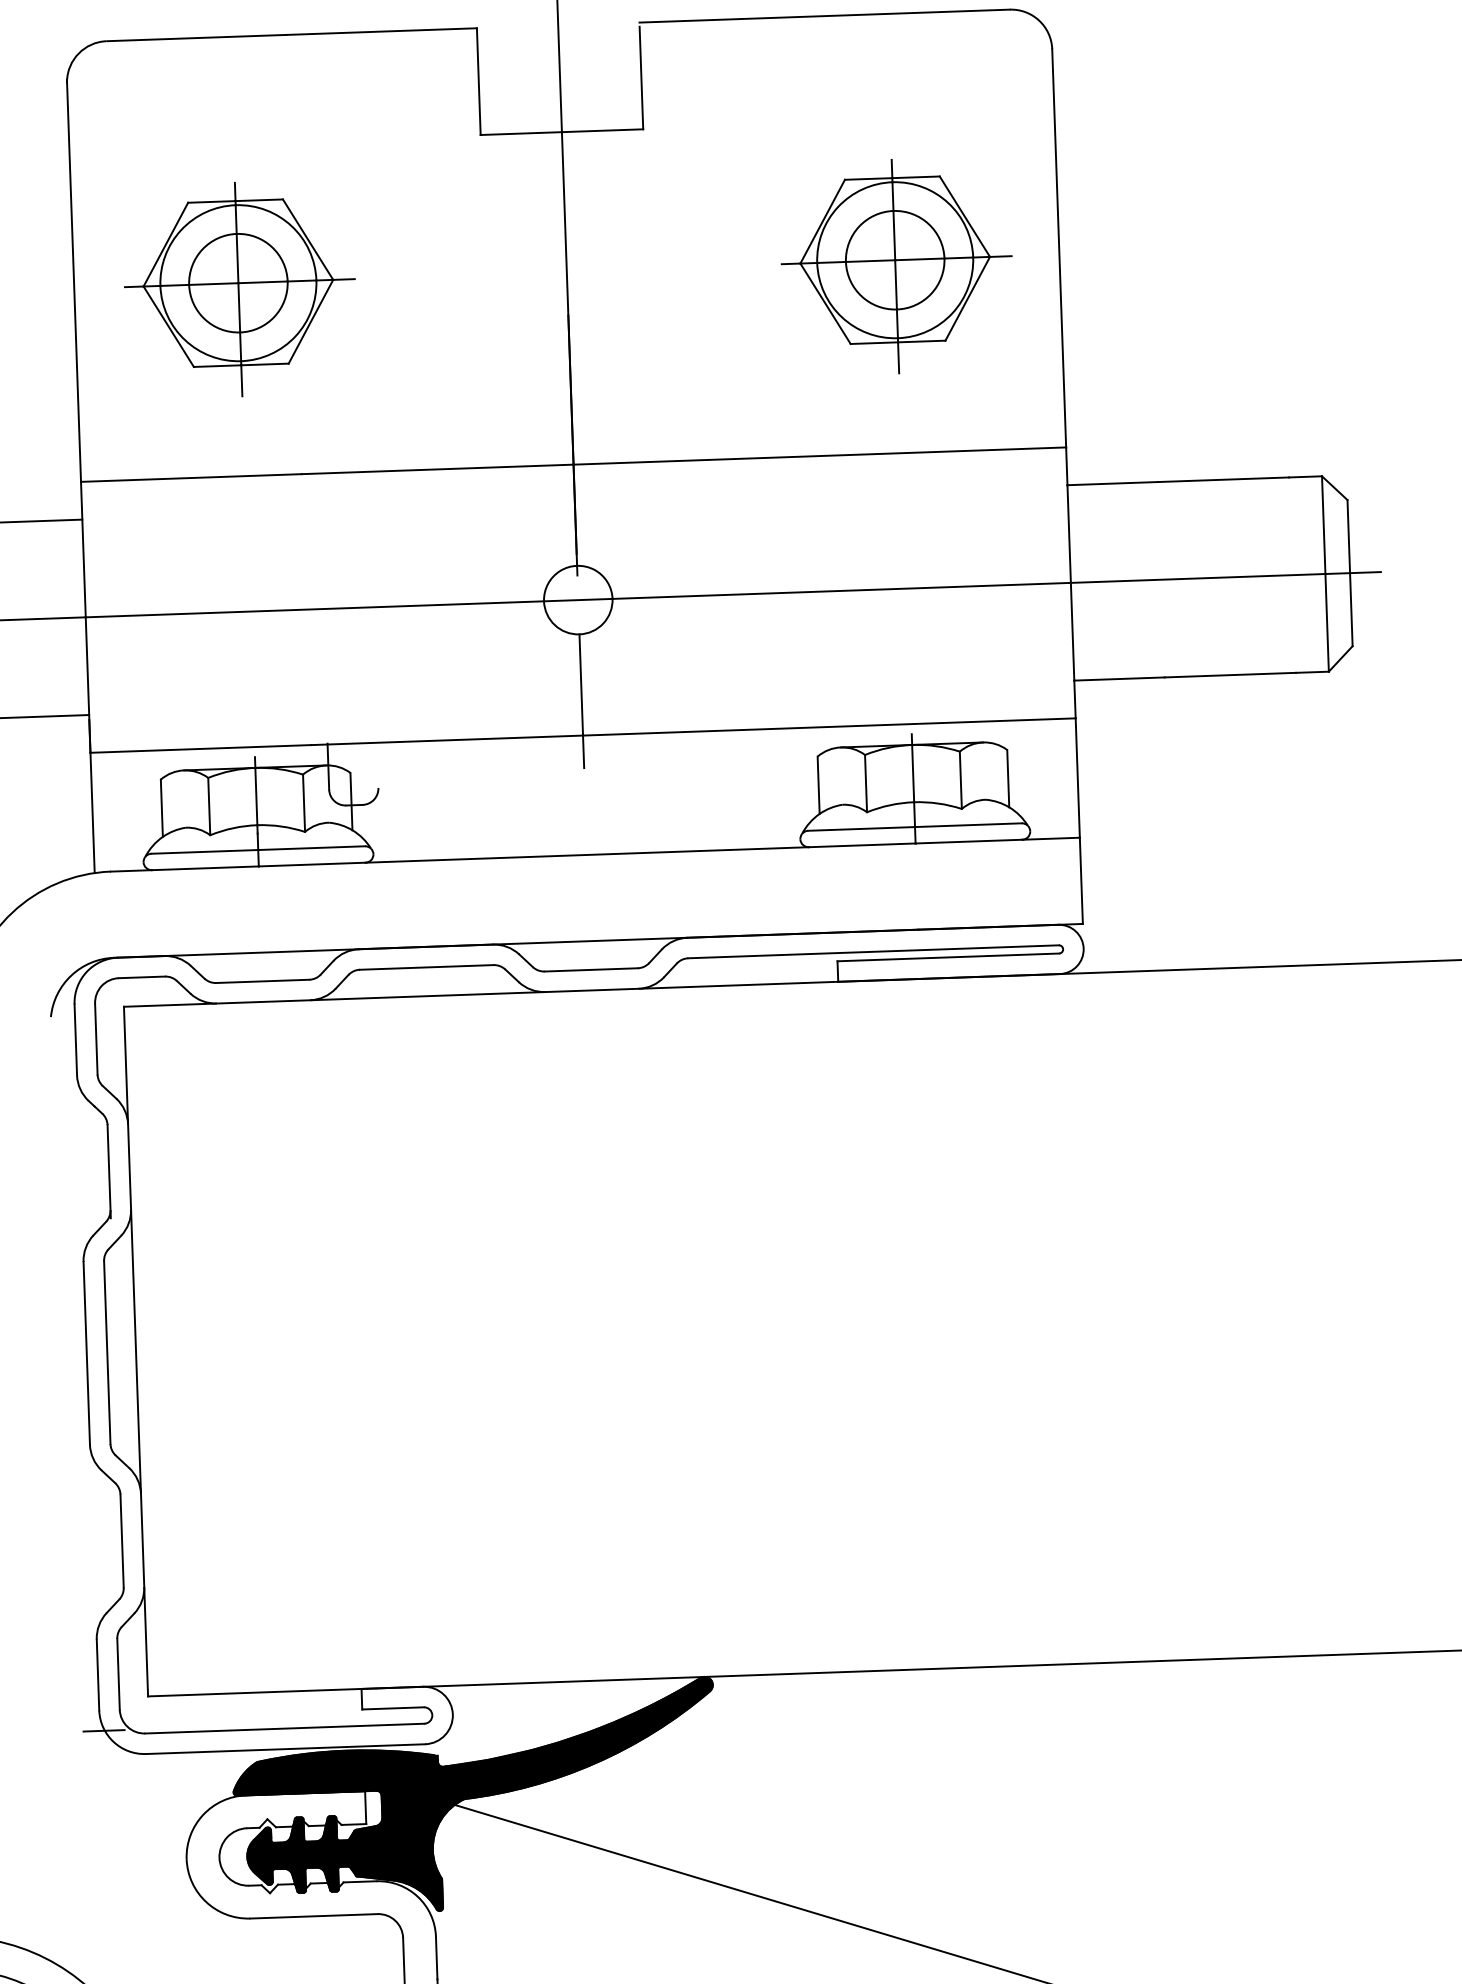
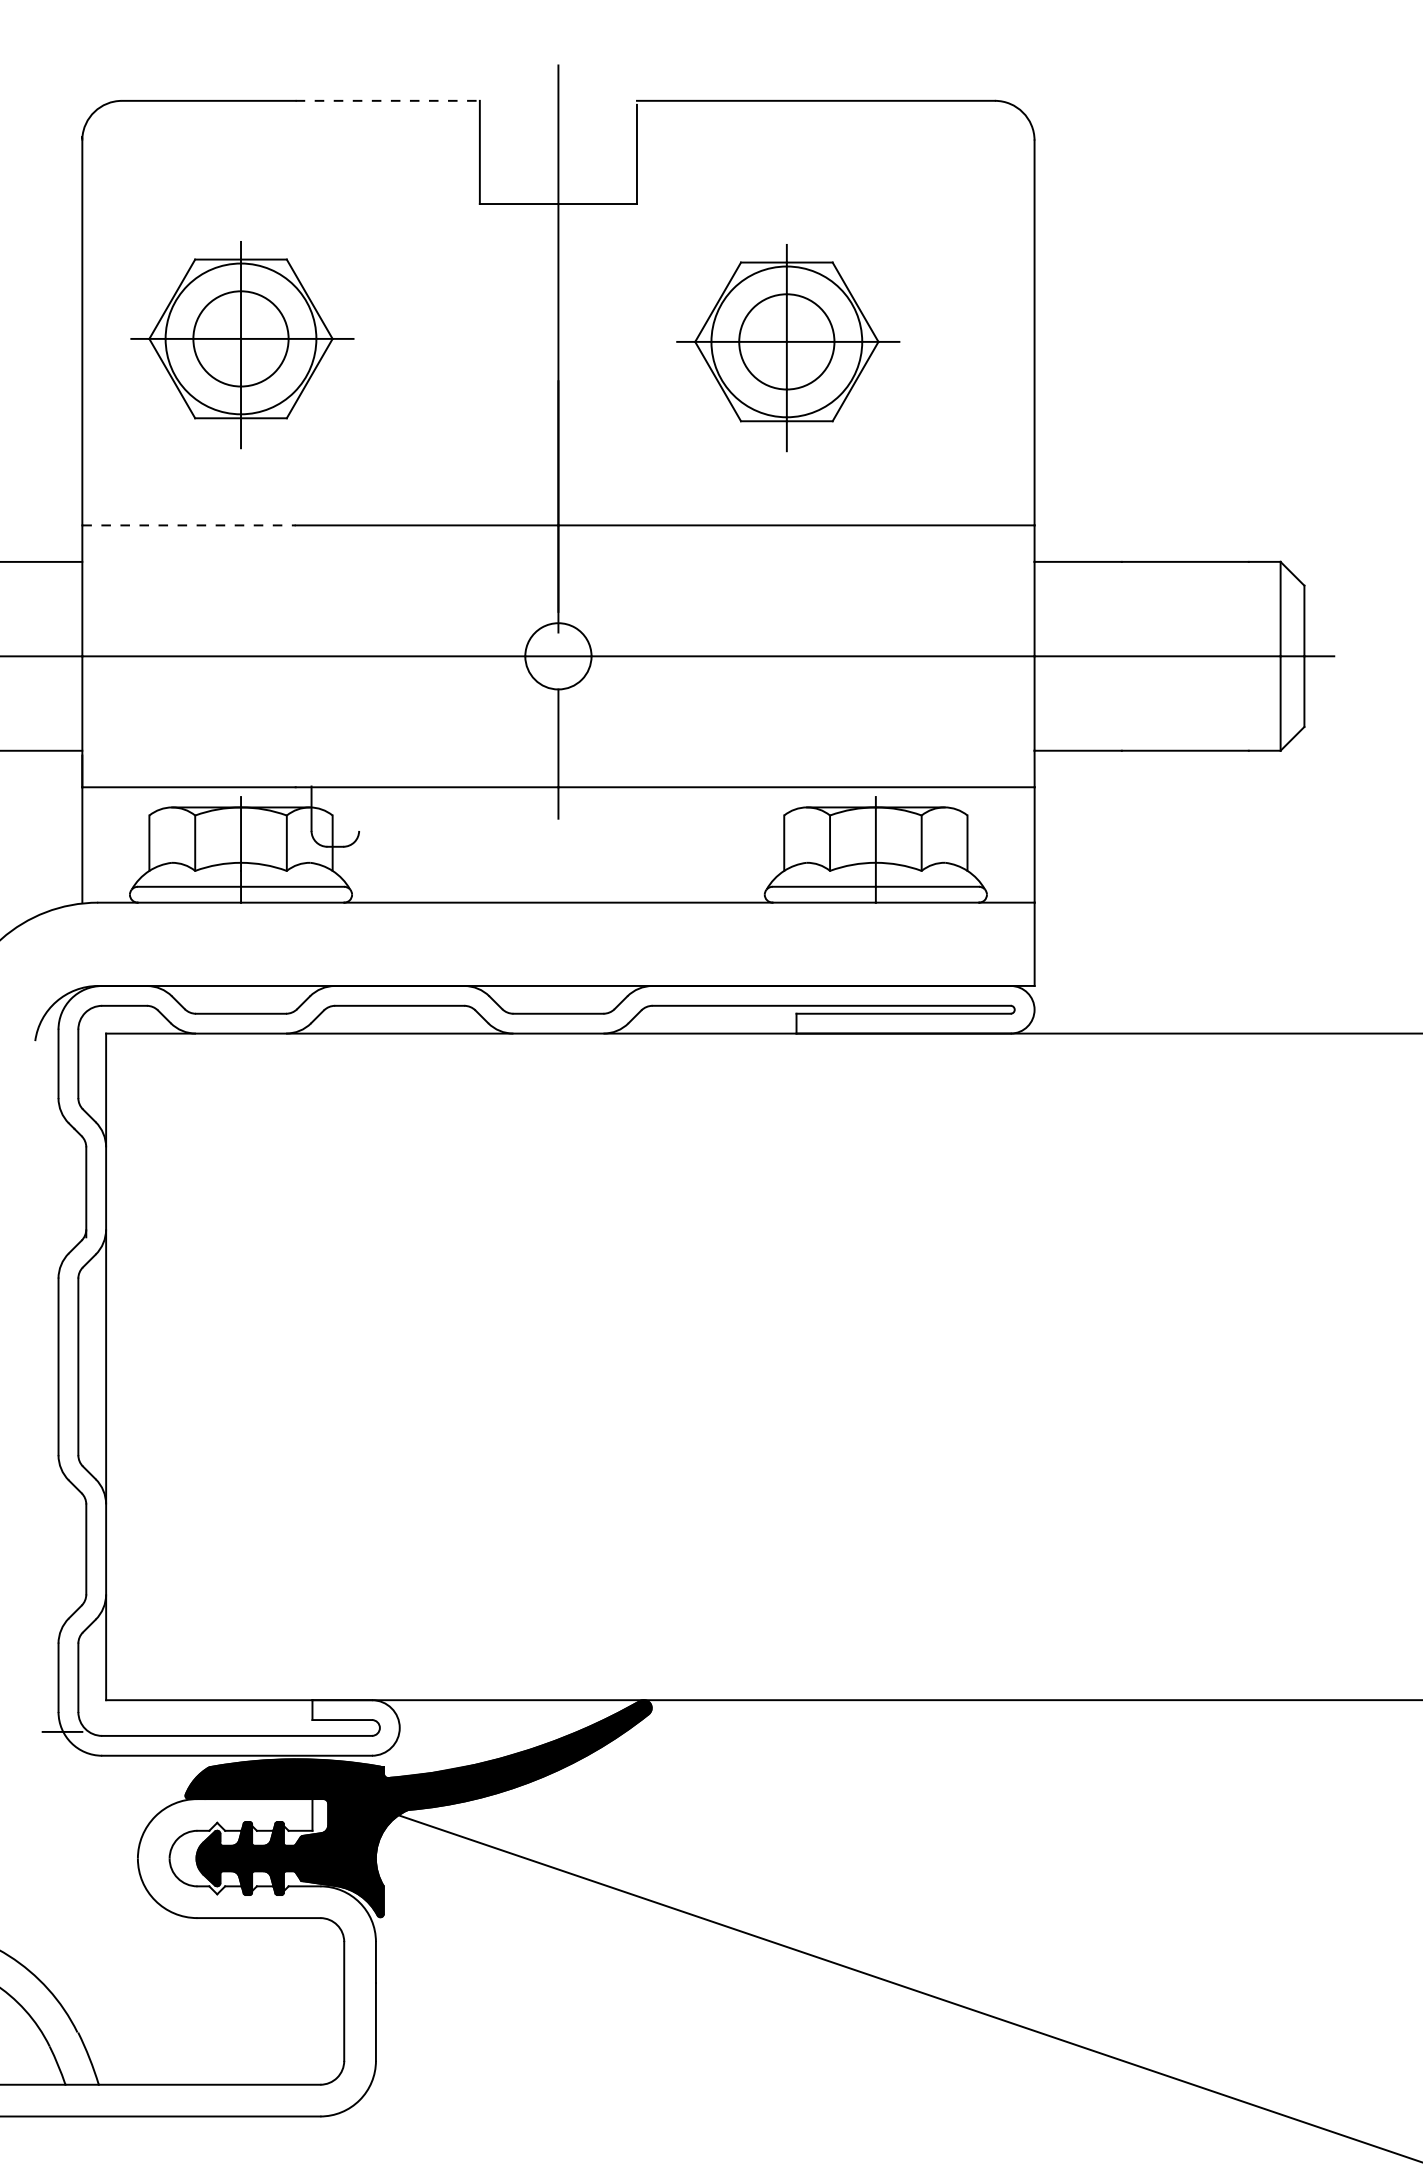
line: (382, 31) -> (388, 100), solid -> dashed
part: (897, 267) -> (788, 348), moved
line: (191, 478) -> (189, 525), solid -> dashed

